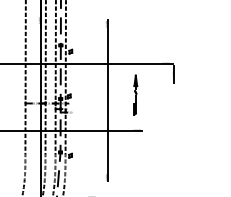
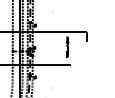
line: (107, 101) -> (53, 50), removed

